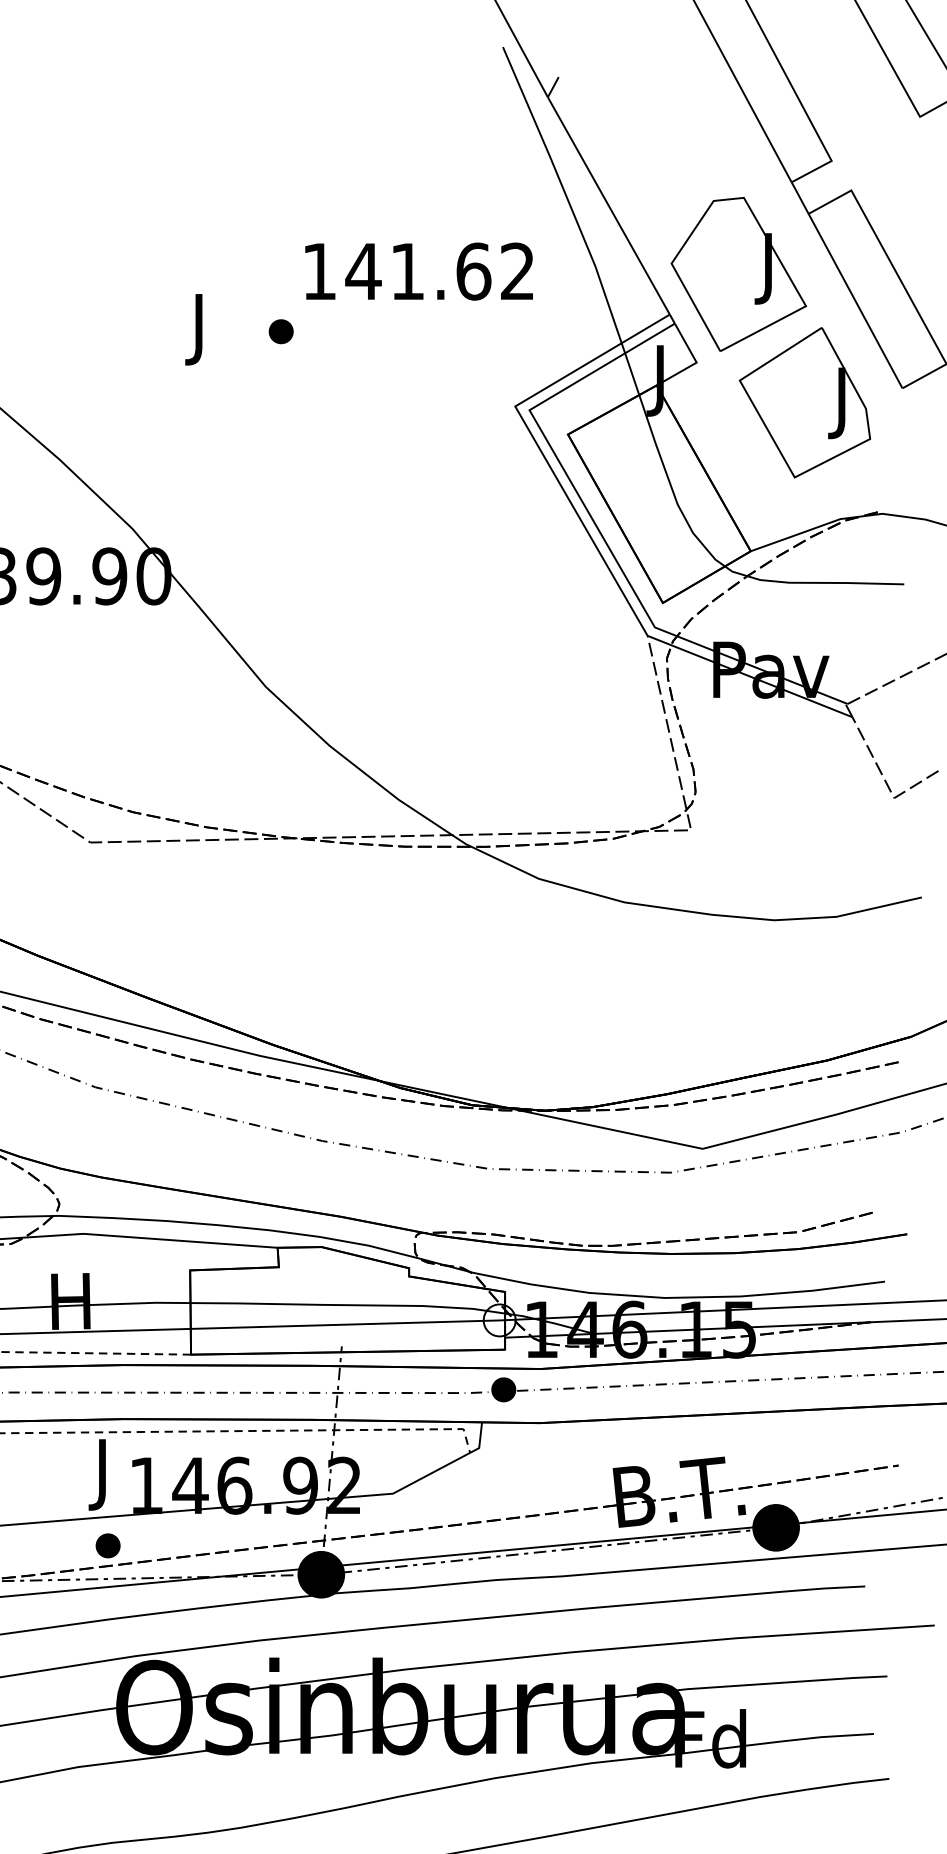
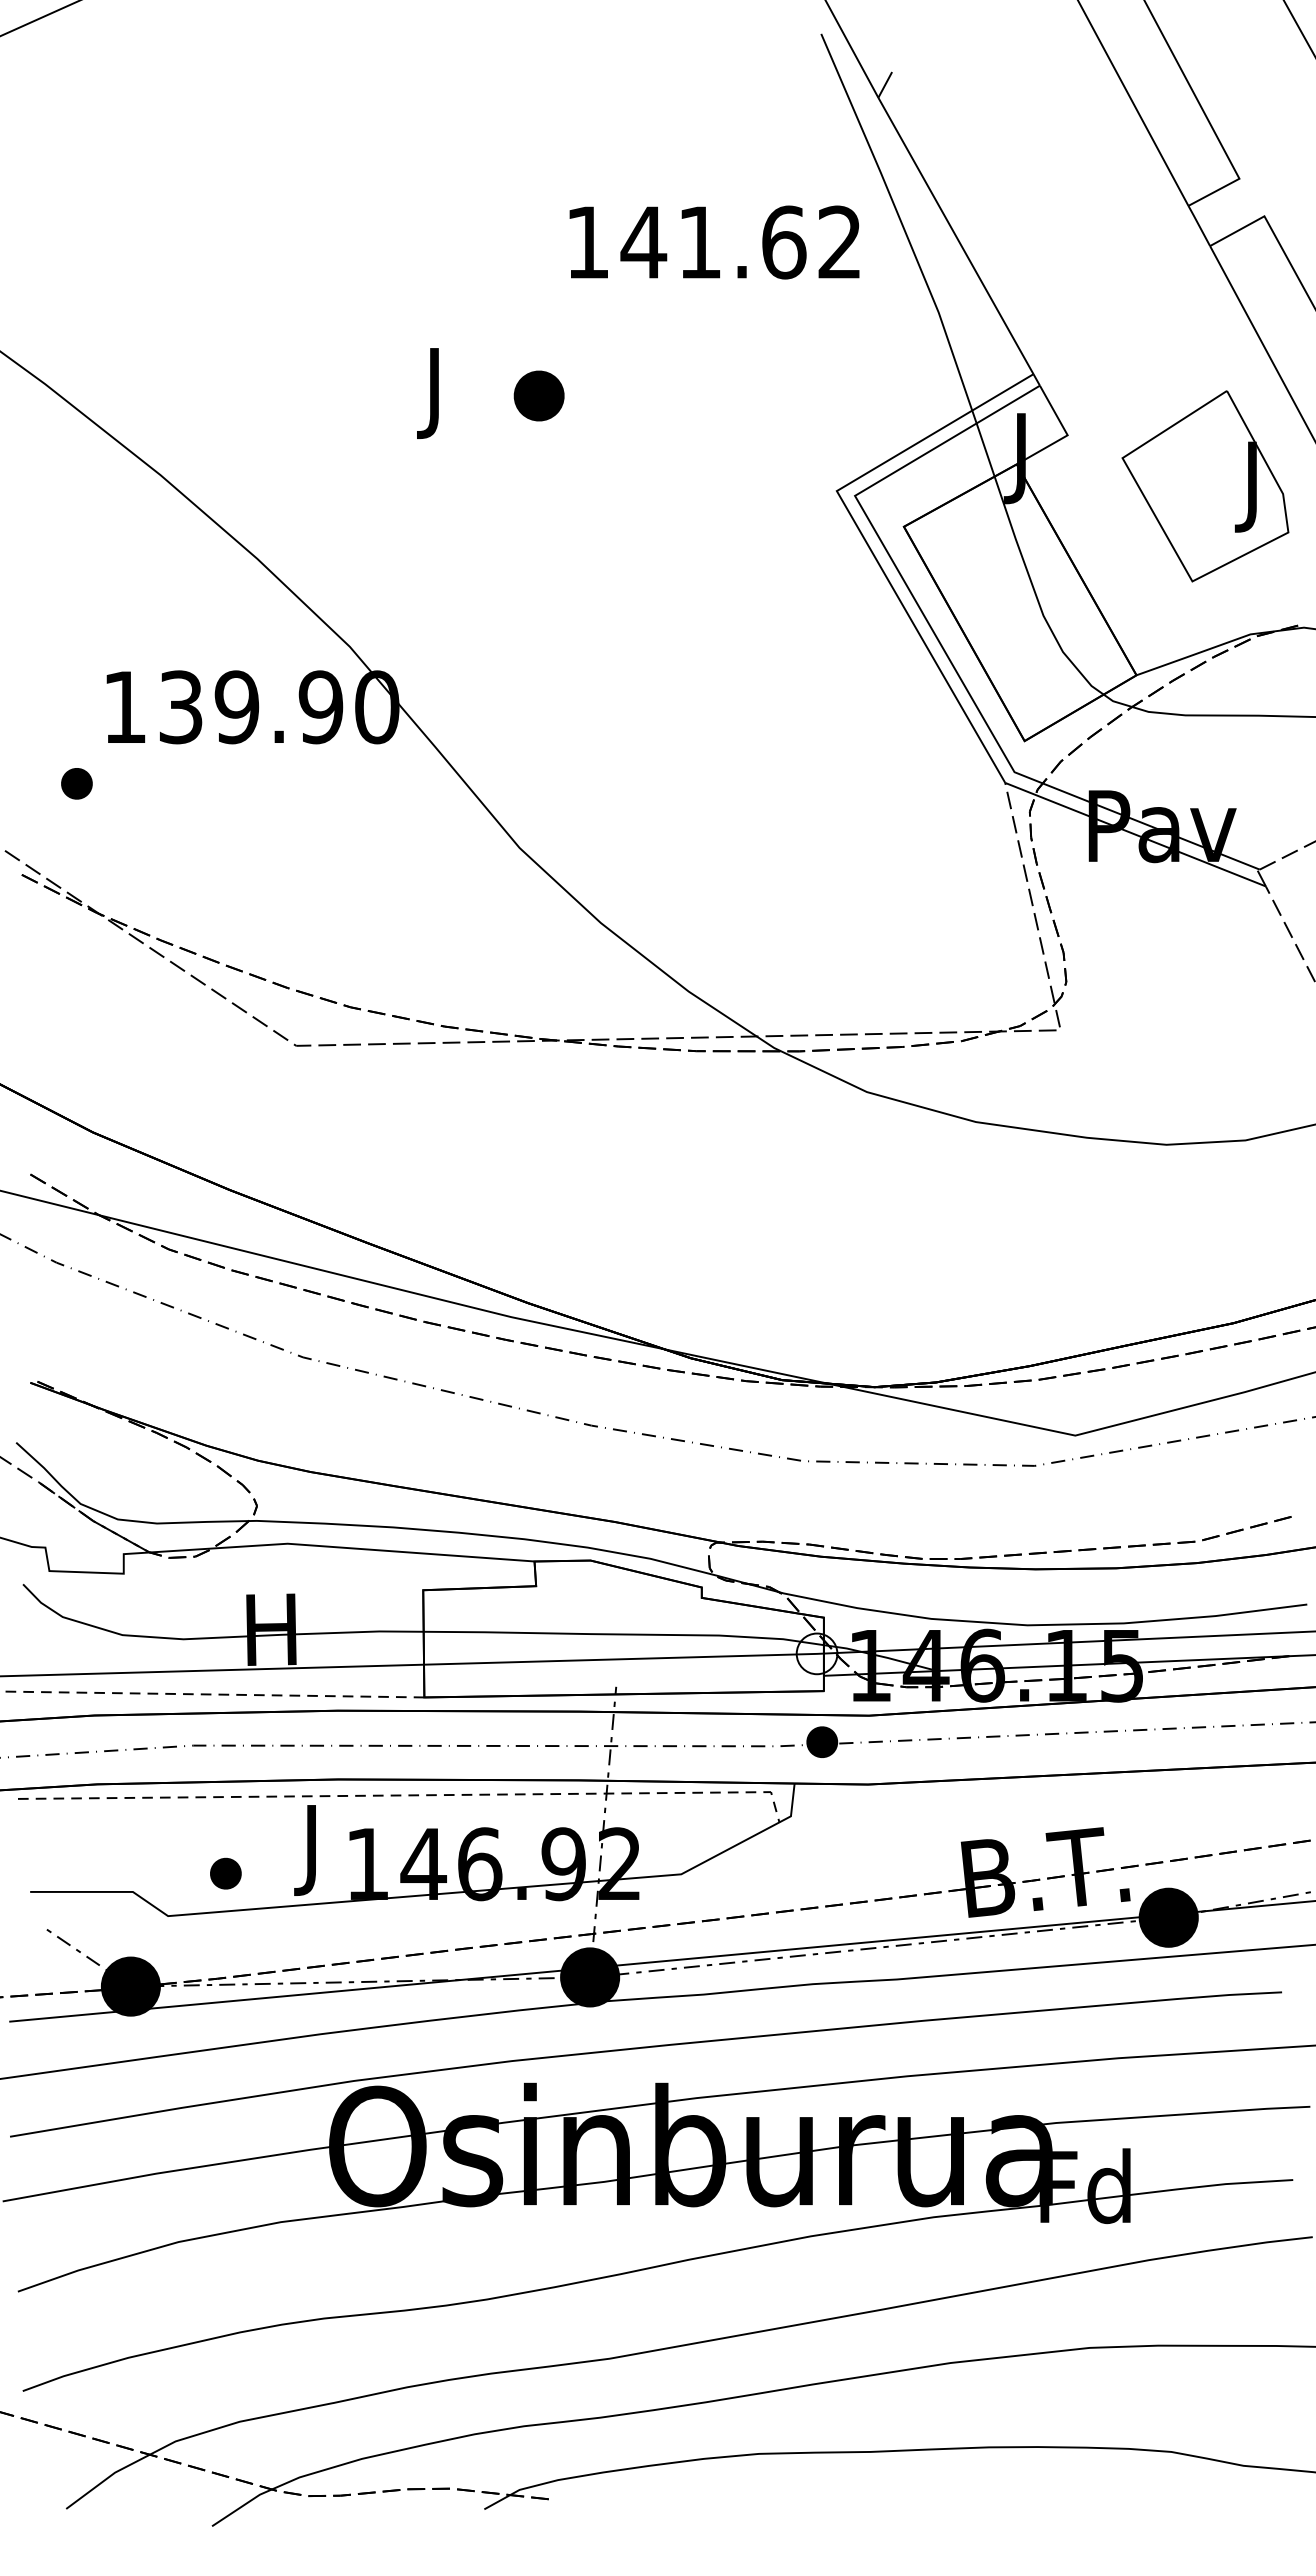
text: (419, 271) -> (714, 242), moved
part: (738, 273) -> (1120, 322), removed
part: (280, 331) -> (538, 395), size x1.6
part: (107, 1545) -> (225, 1873), moved

